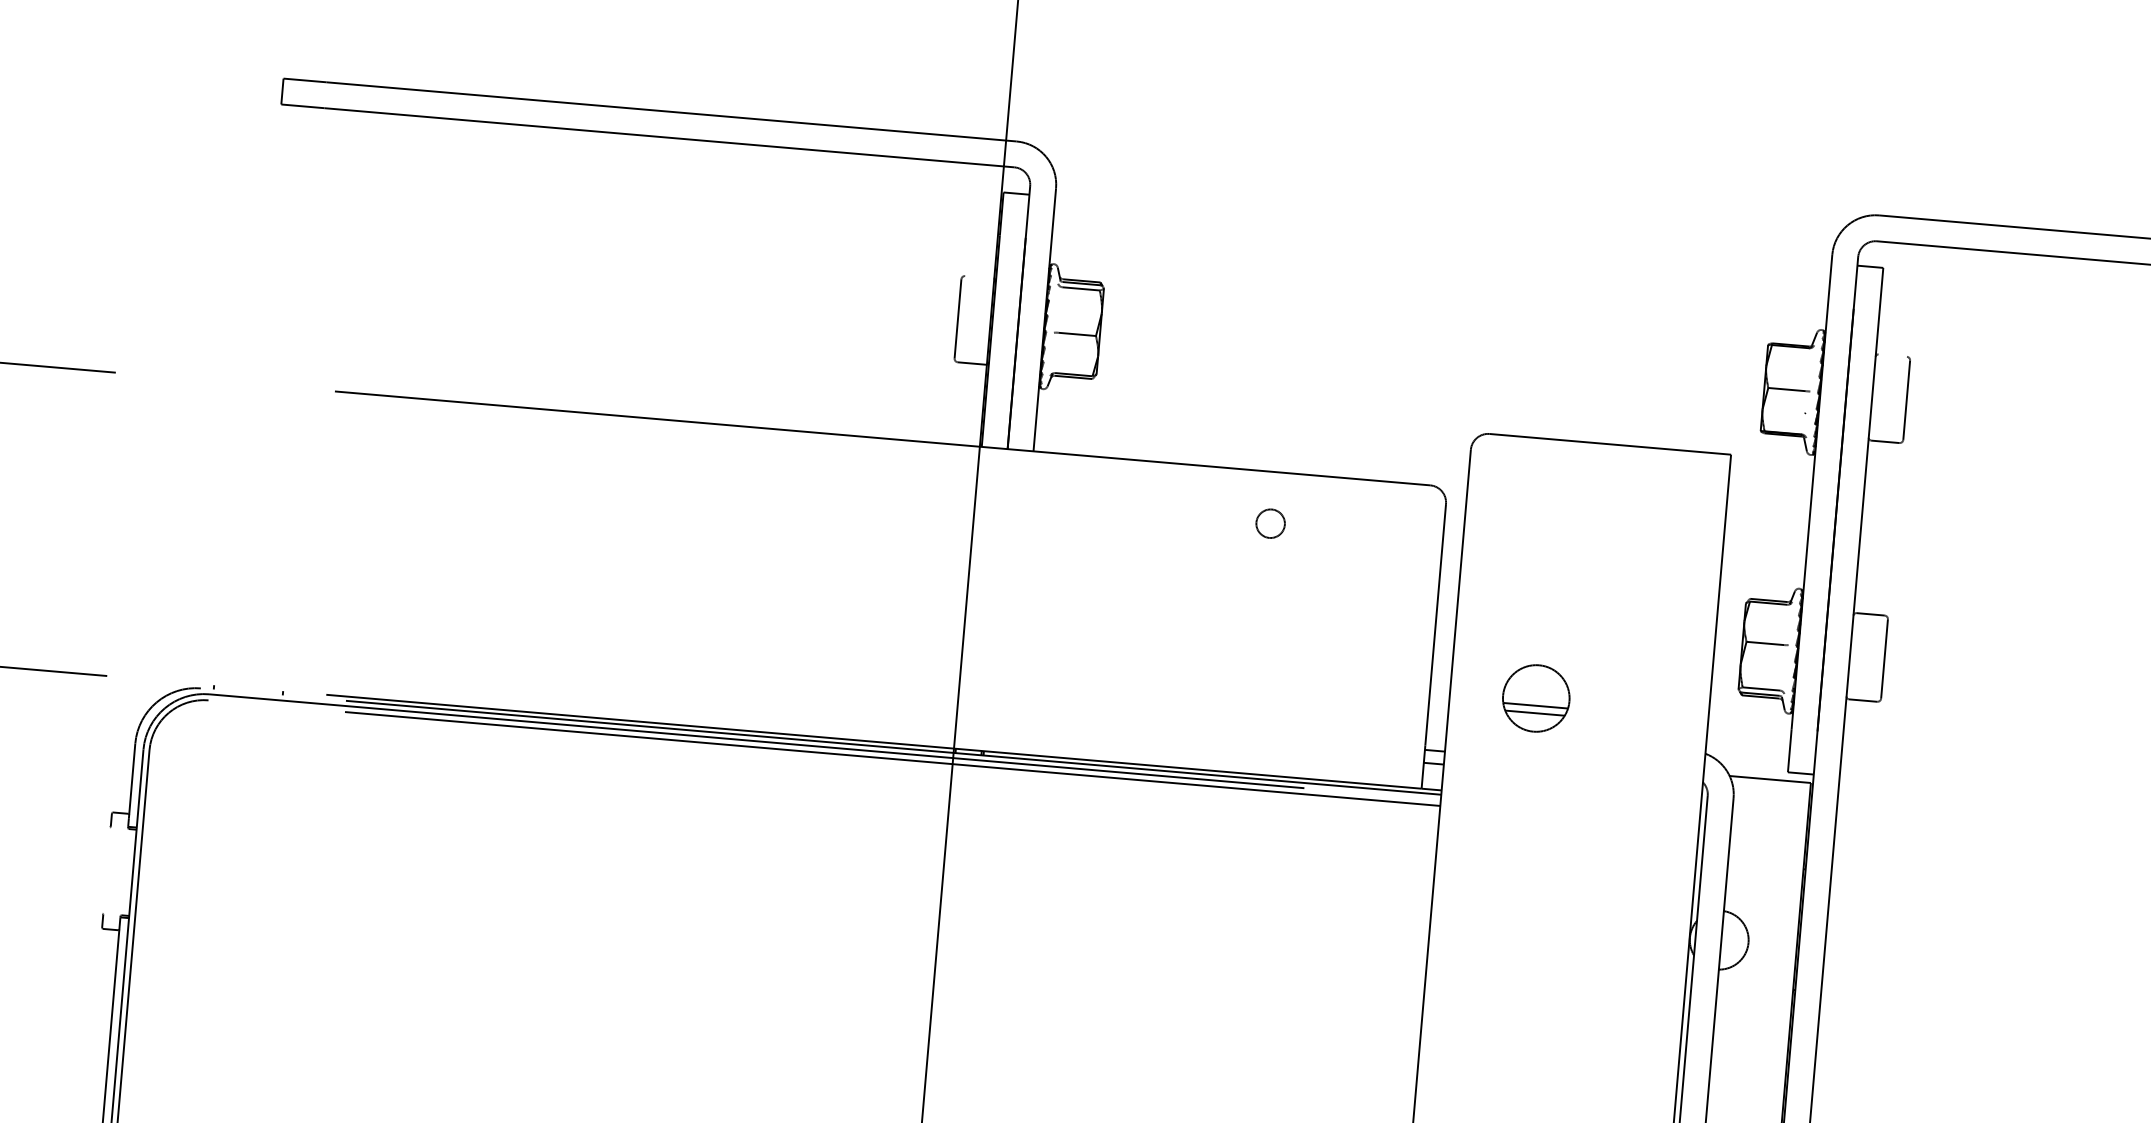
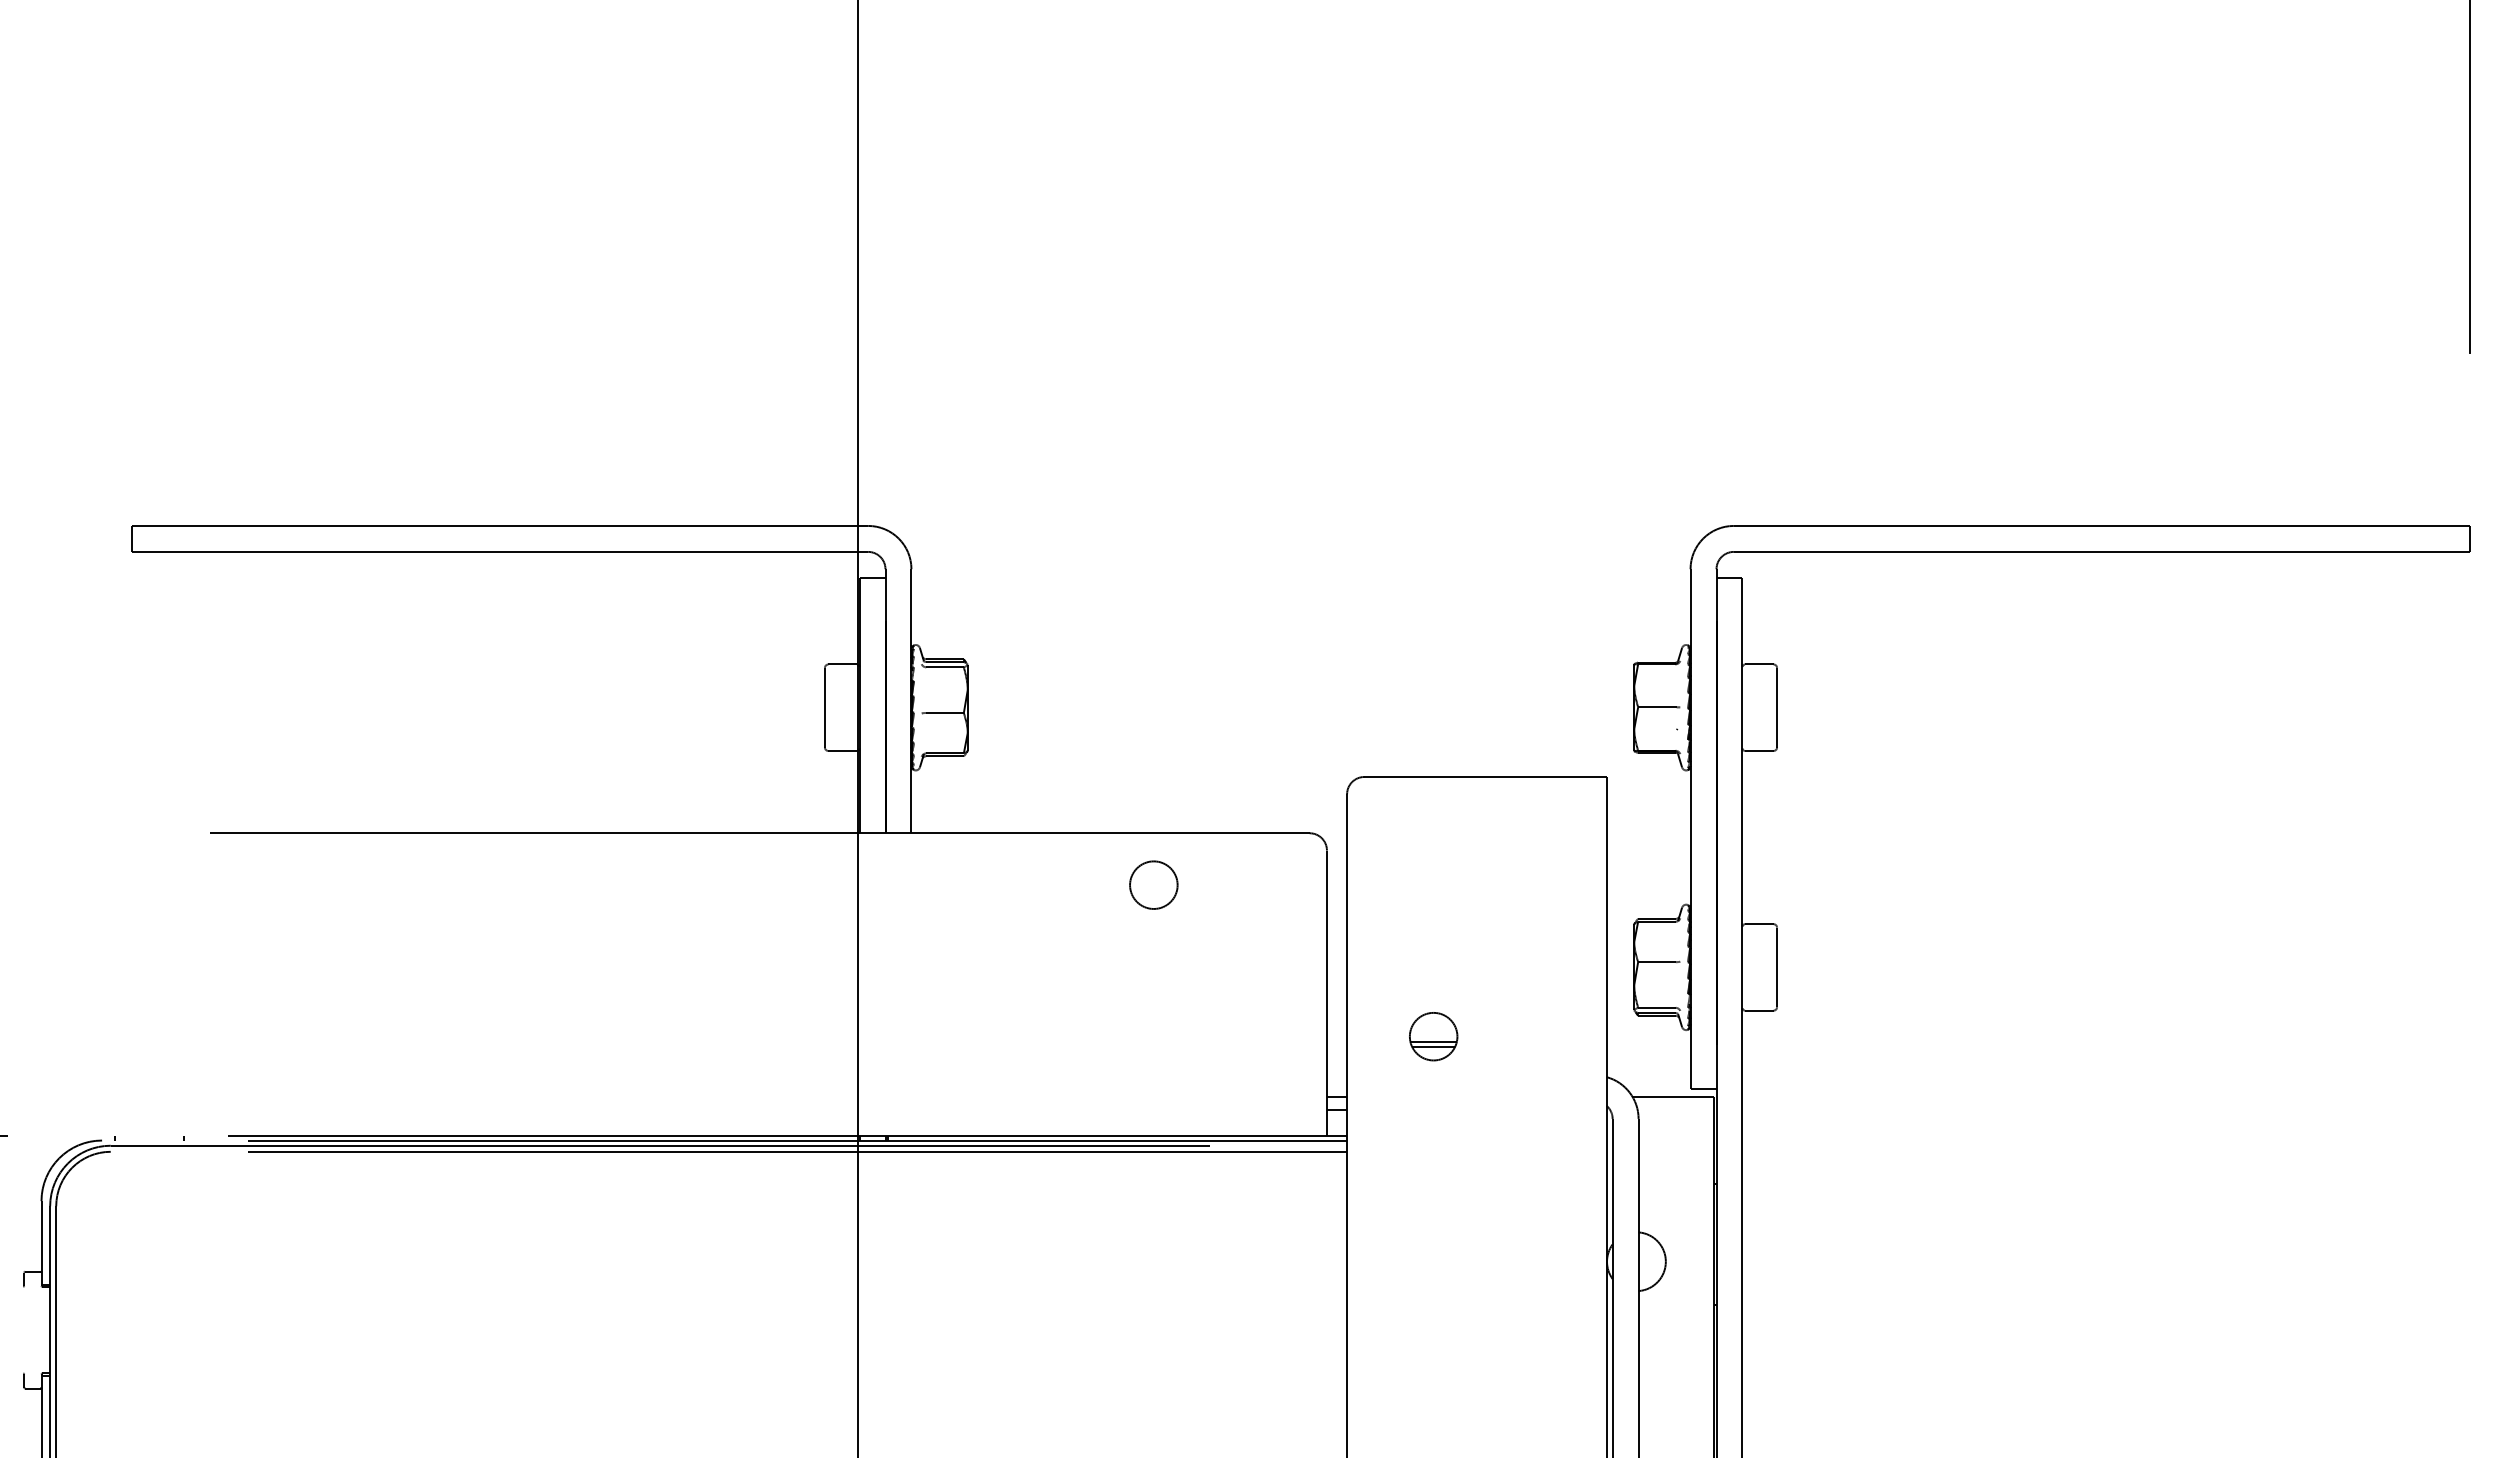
line: (979, 277) -> (842, 664), added
line: (1892, 355) -> (1759, 664), added
circle: (1270, 523) -> (1153, 884), size x1.67
part: (1536, 698) -> (1433, 1036), size x0.71

